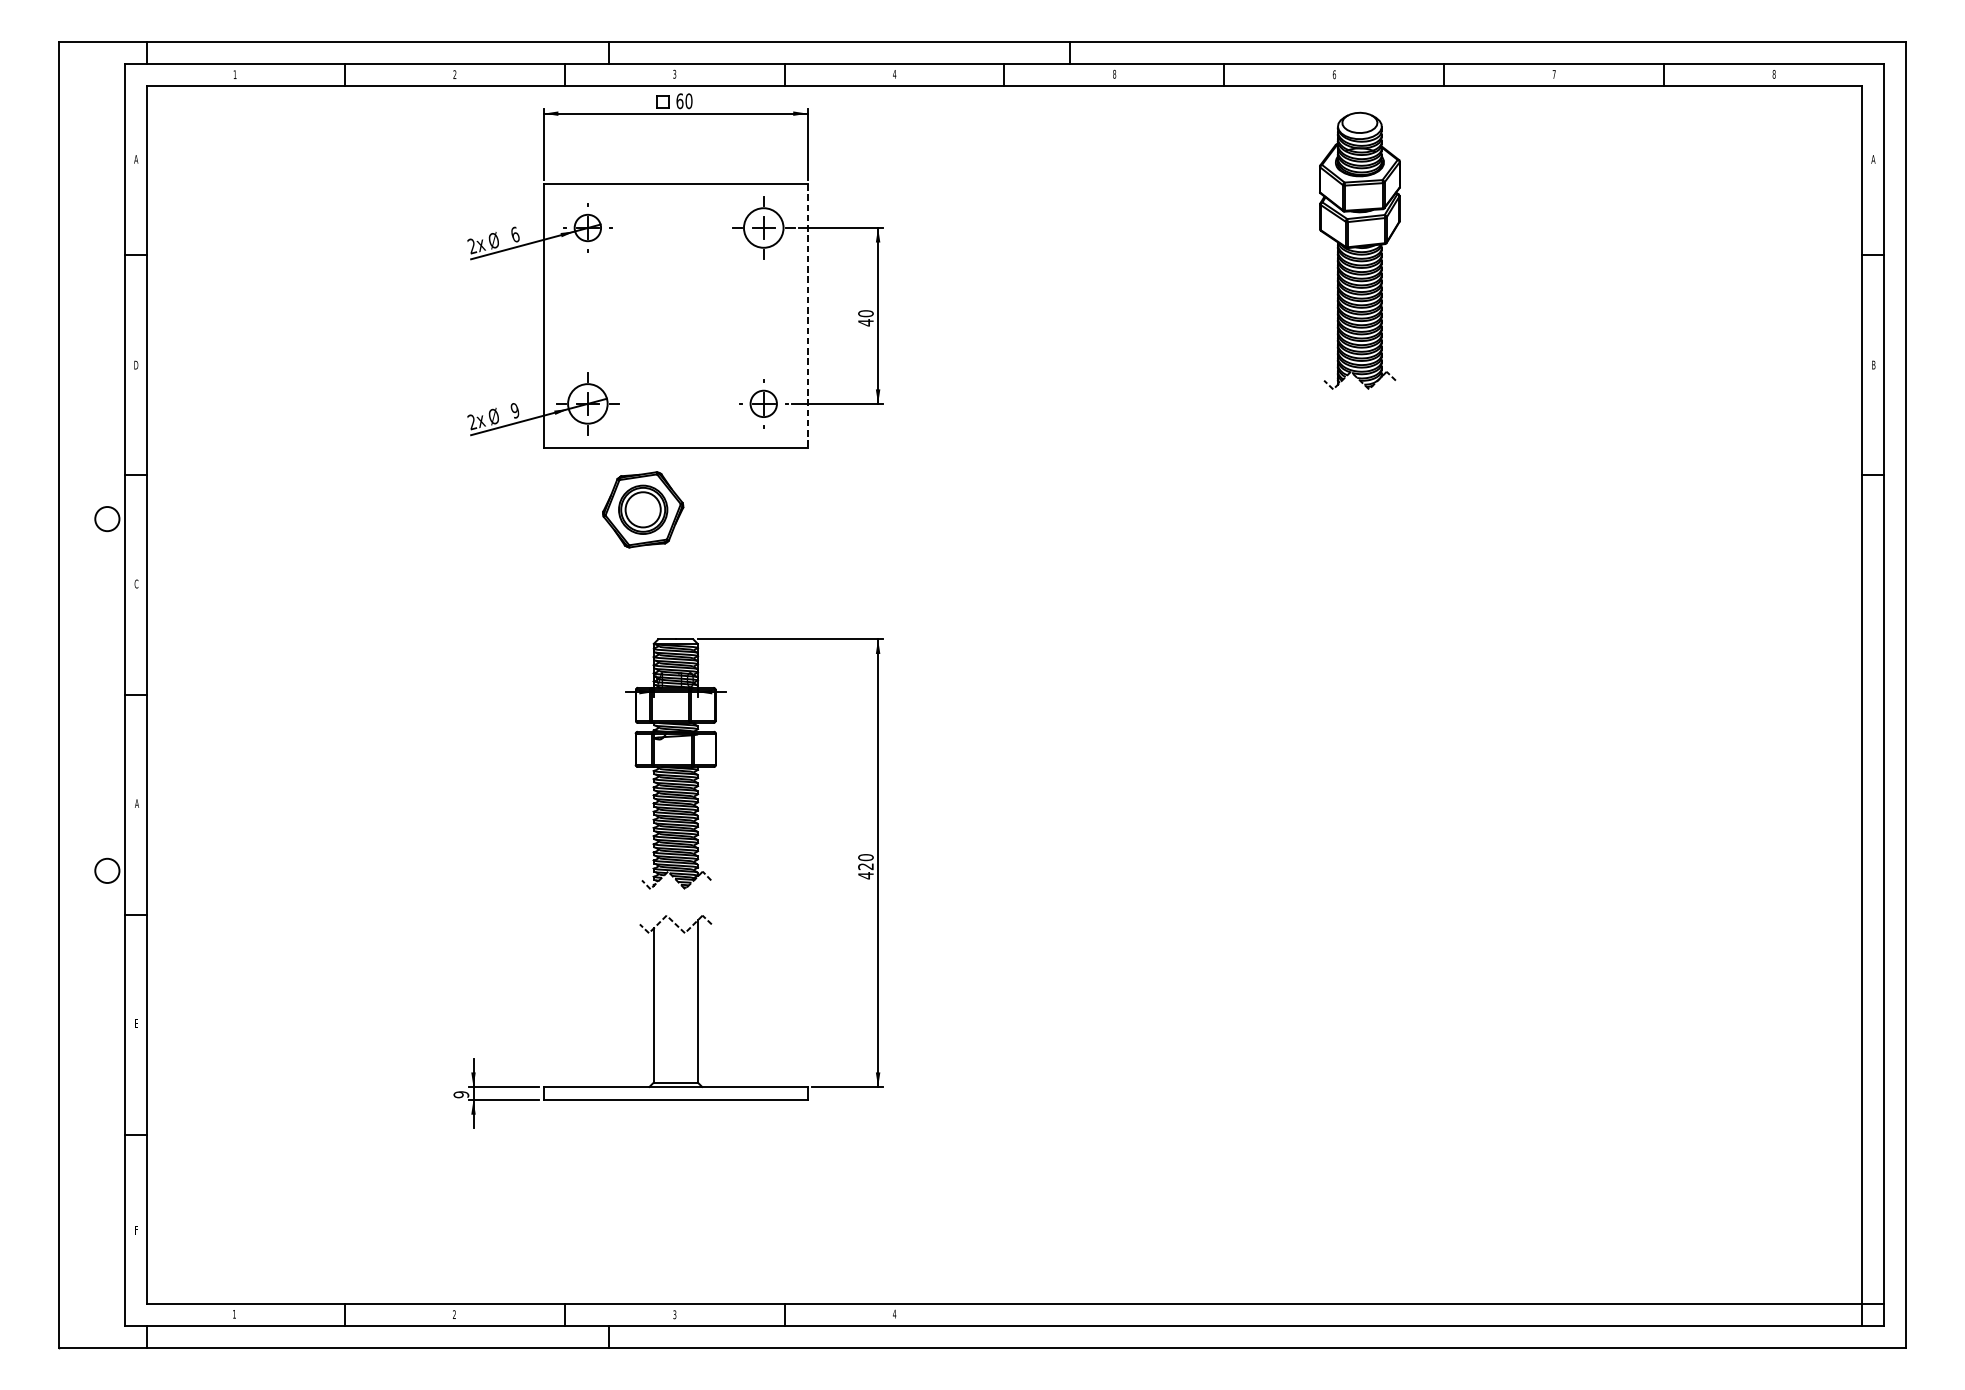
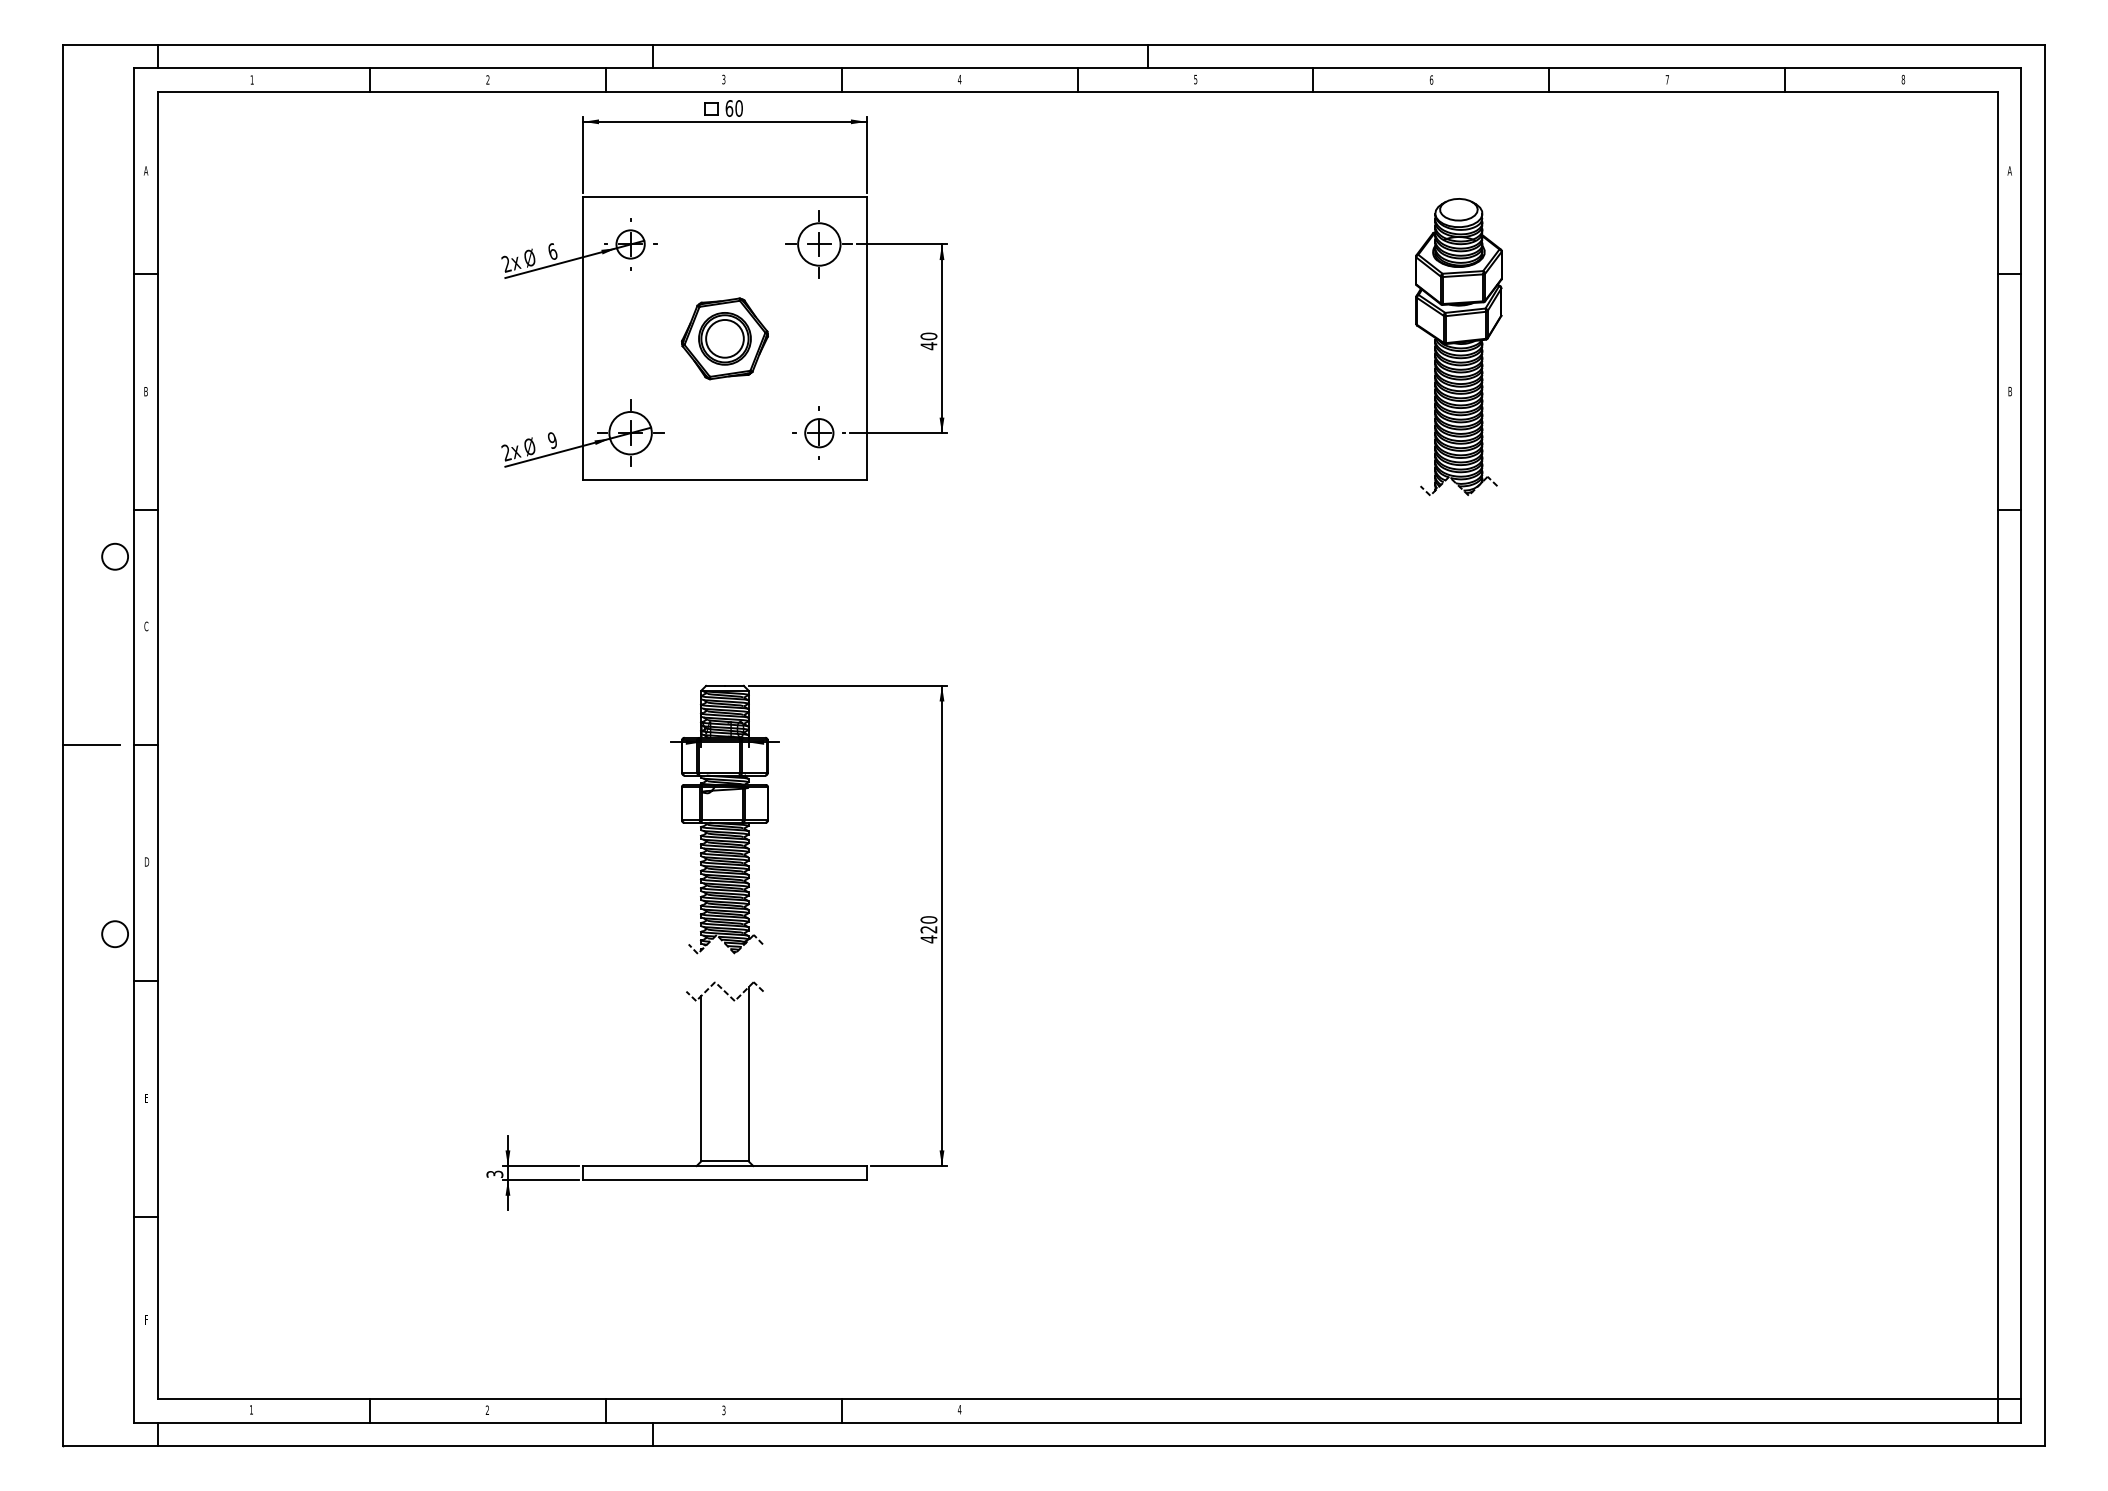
text: (1114, 74) -> (1195, 79), 8 -> 5
part: (1359, 251) -> (1458, 347), moved
line: (807, 315) -> (866, 338), dashed -> solid
text: (136, 365) -> (146, 391), D -> B
part: (642, 509) -> (724, 338), moved
line: (85, 695) -> (91, 745), added
text: (136, 803) -> (146, 861), A -> D
text: (460, 1094) -> (494, 1174), 9 -> 3

